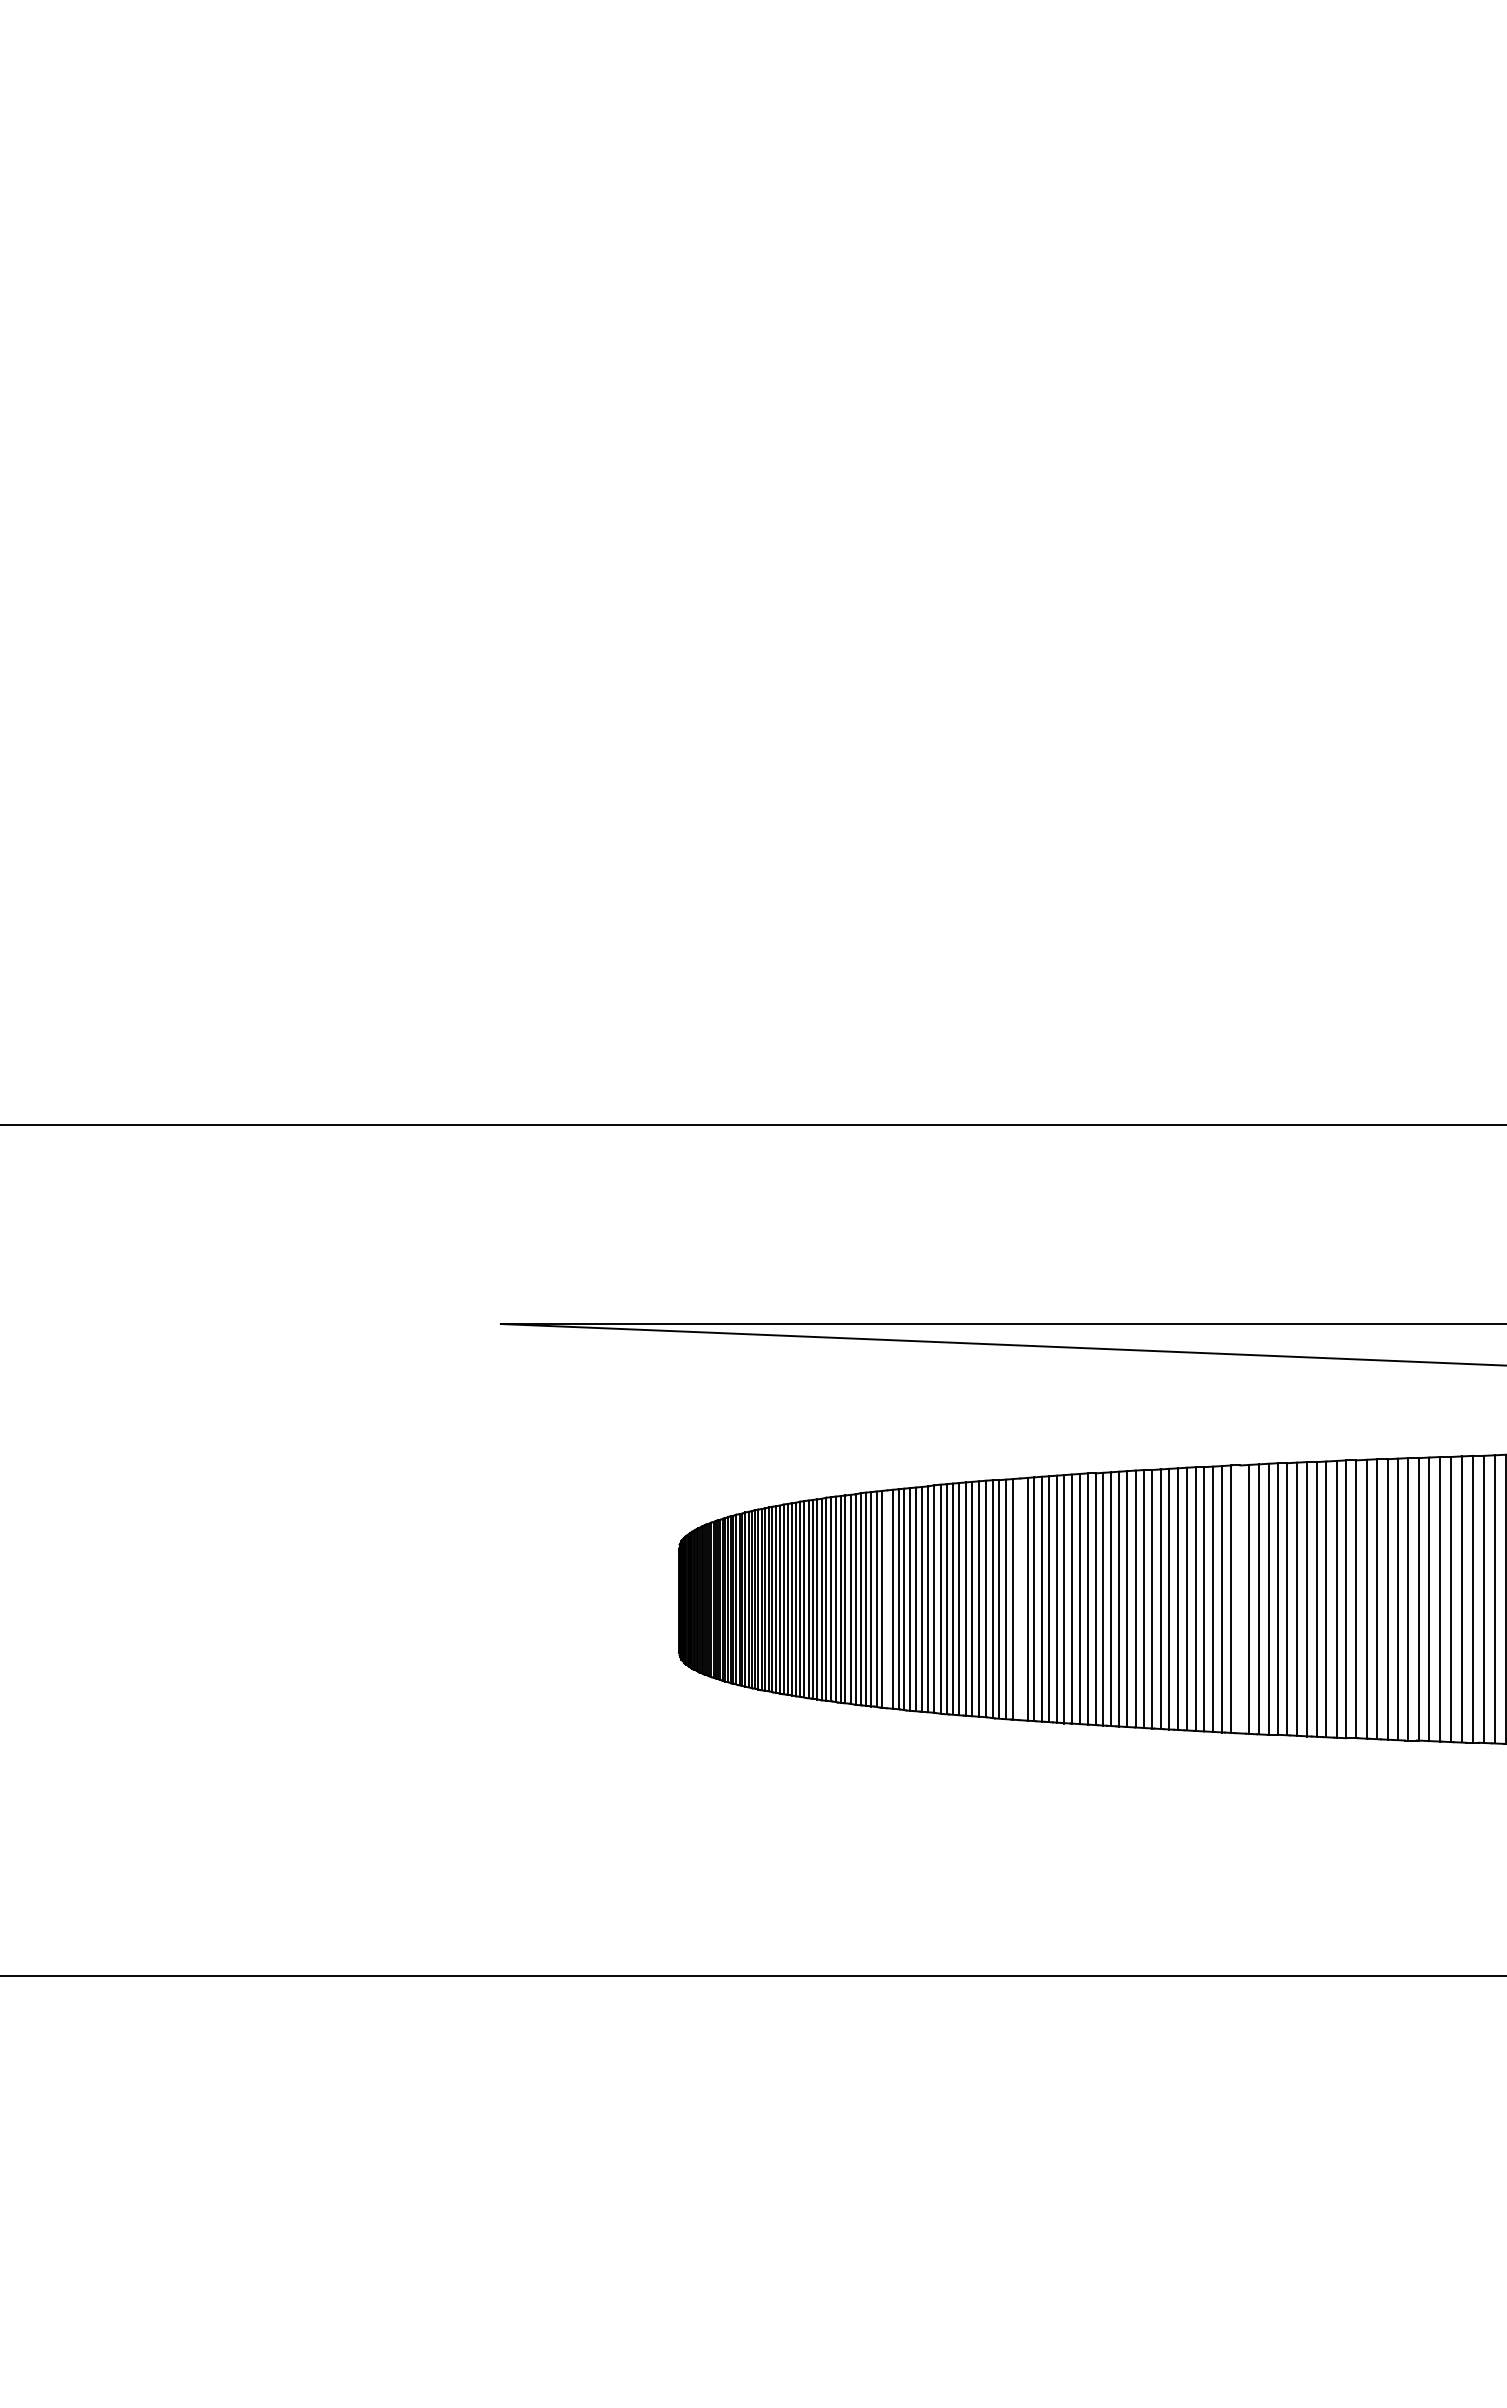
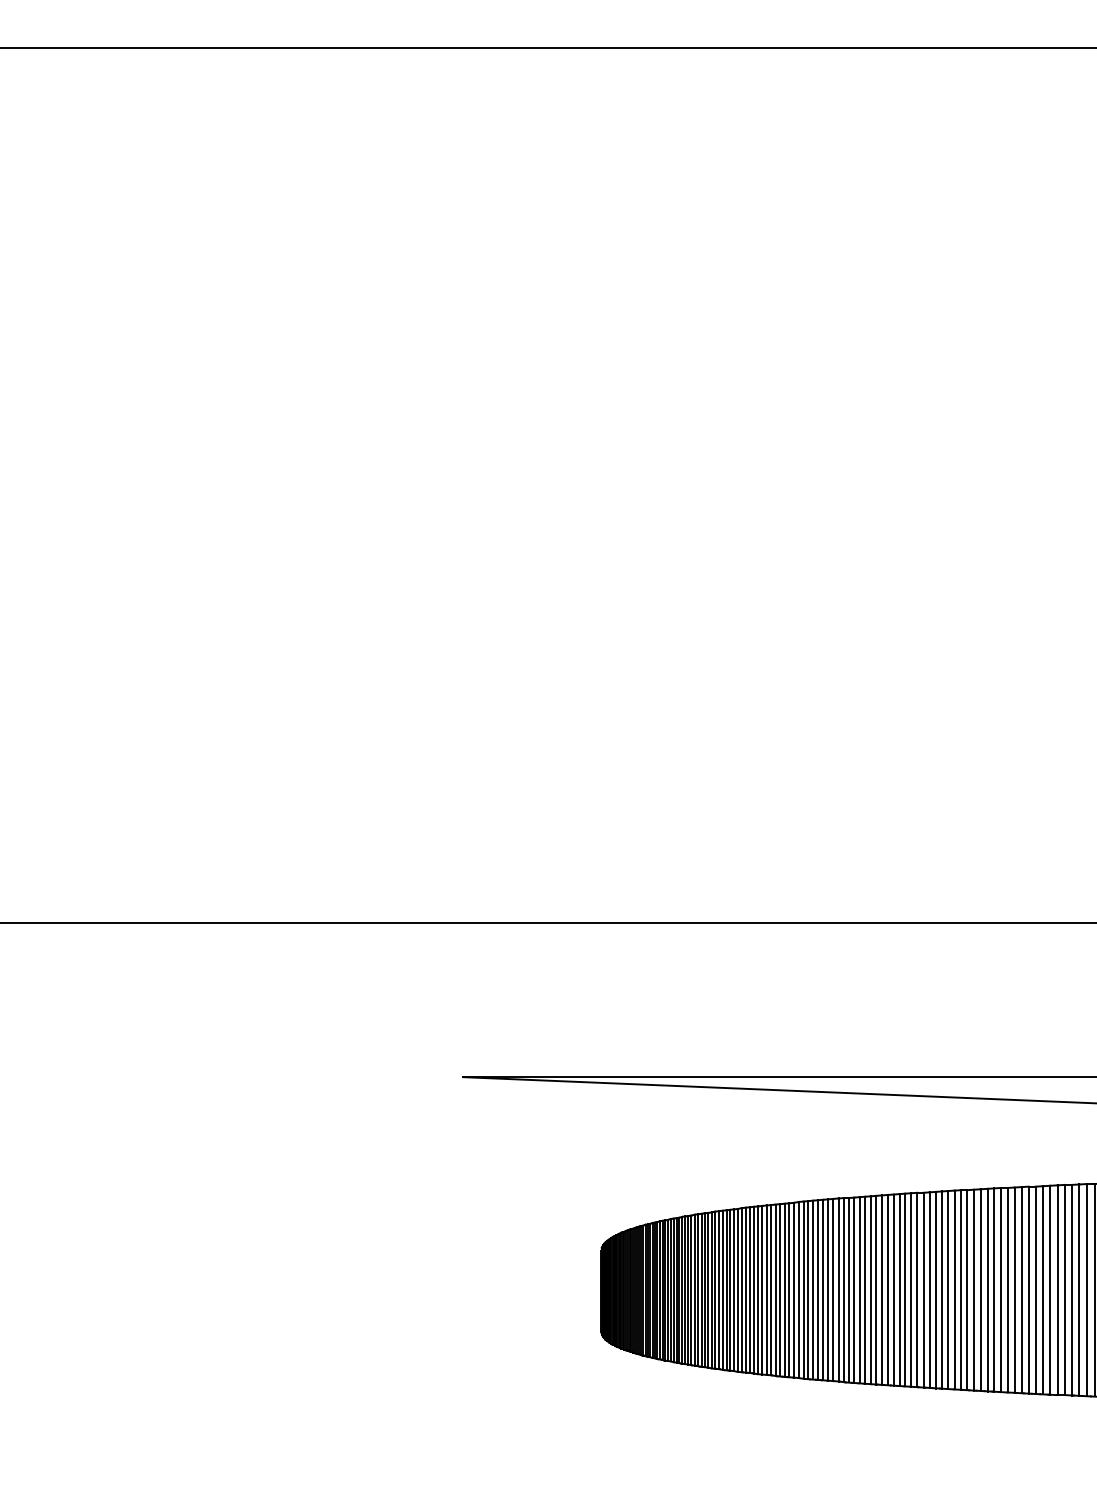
line: (887, 1599) -> (762, 1290), added
line: (1020, 1599) -> (865, 1290), added
line: (1240, 1599) -> (1035, 1290), added

